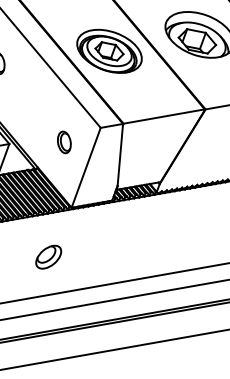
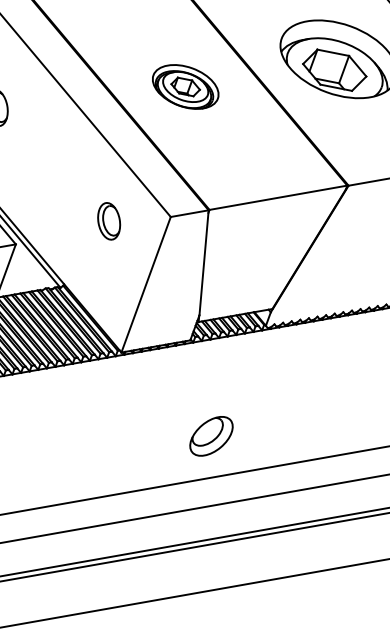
part: (109, 50) -> (185, 85), size x0.6
part: (64, 142) -> (109, 221), moved
part: (48, 256) -> (211, 435), moved

